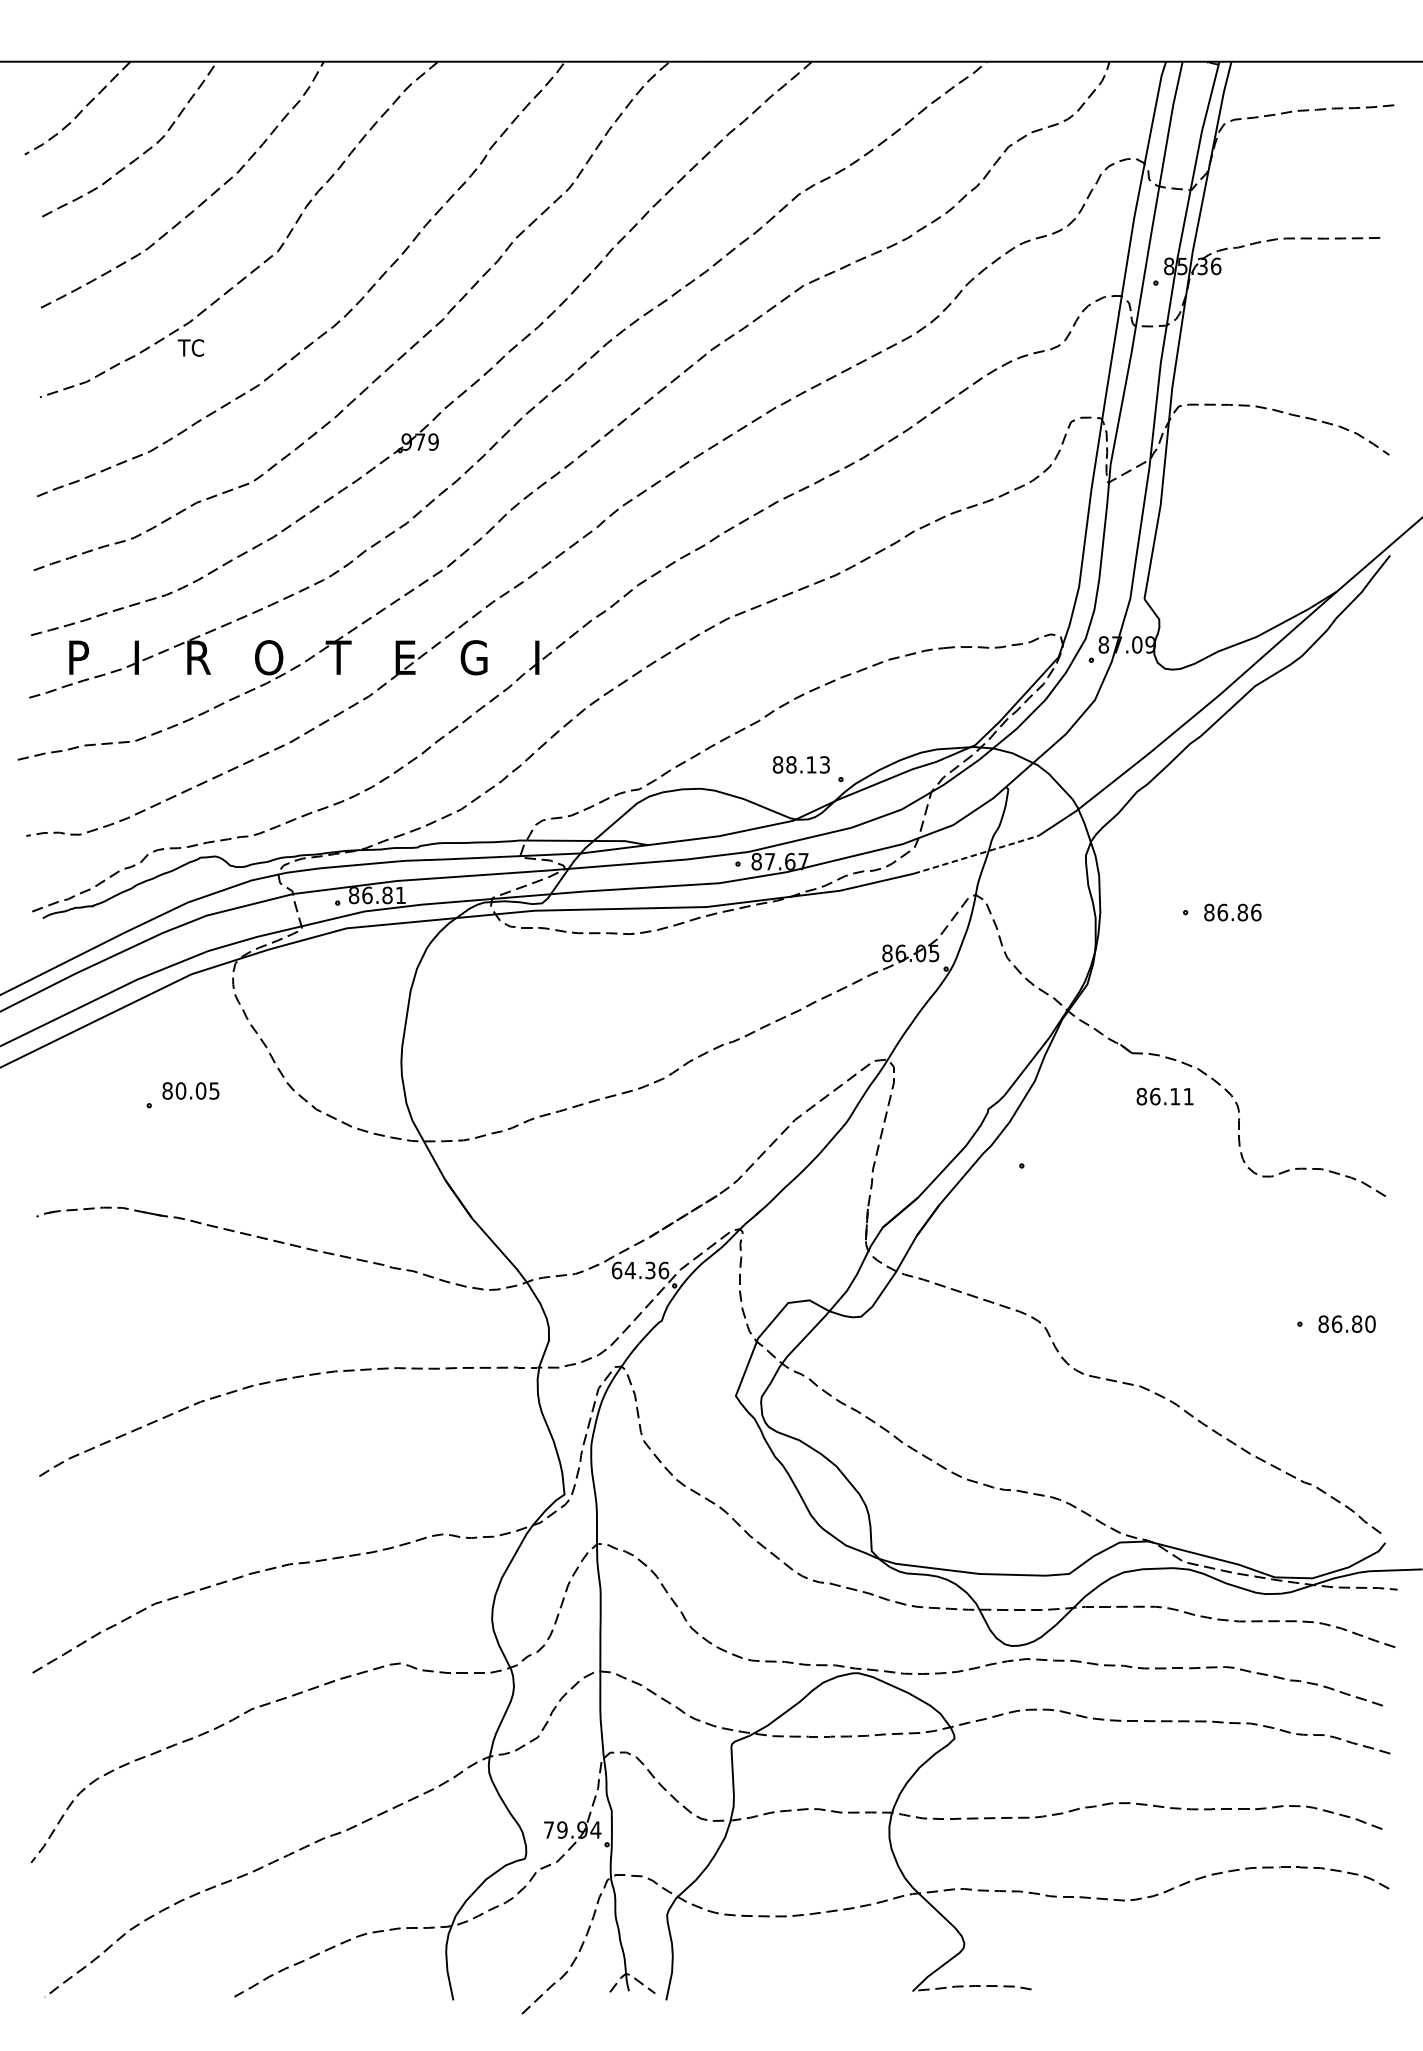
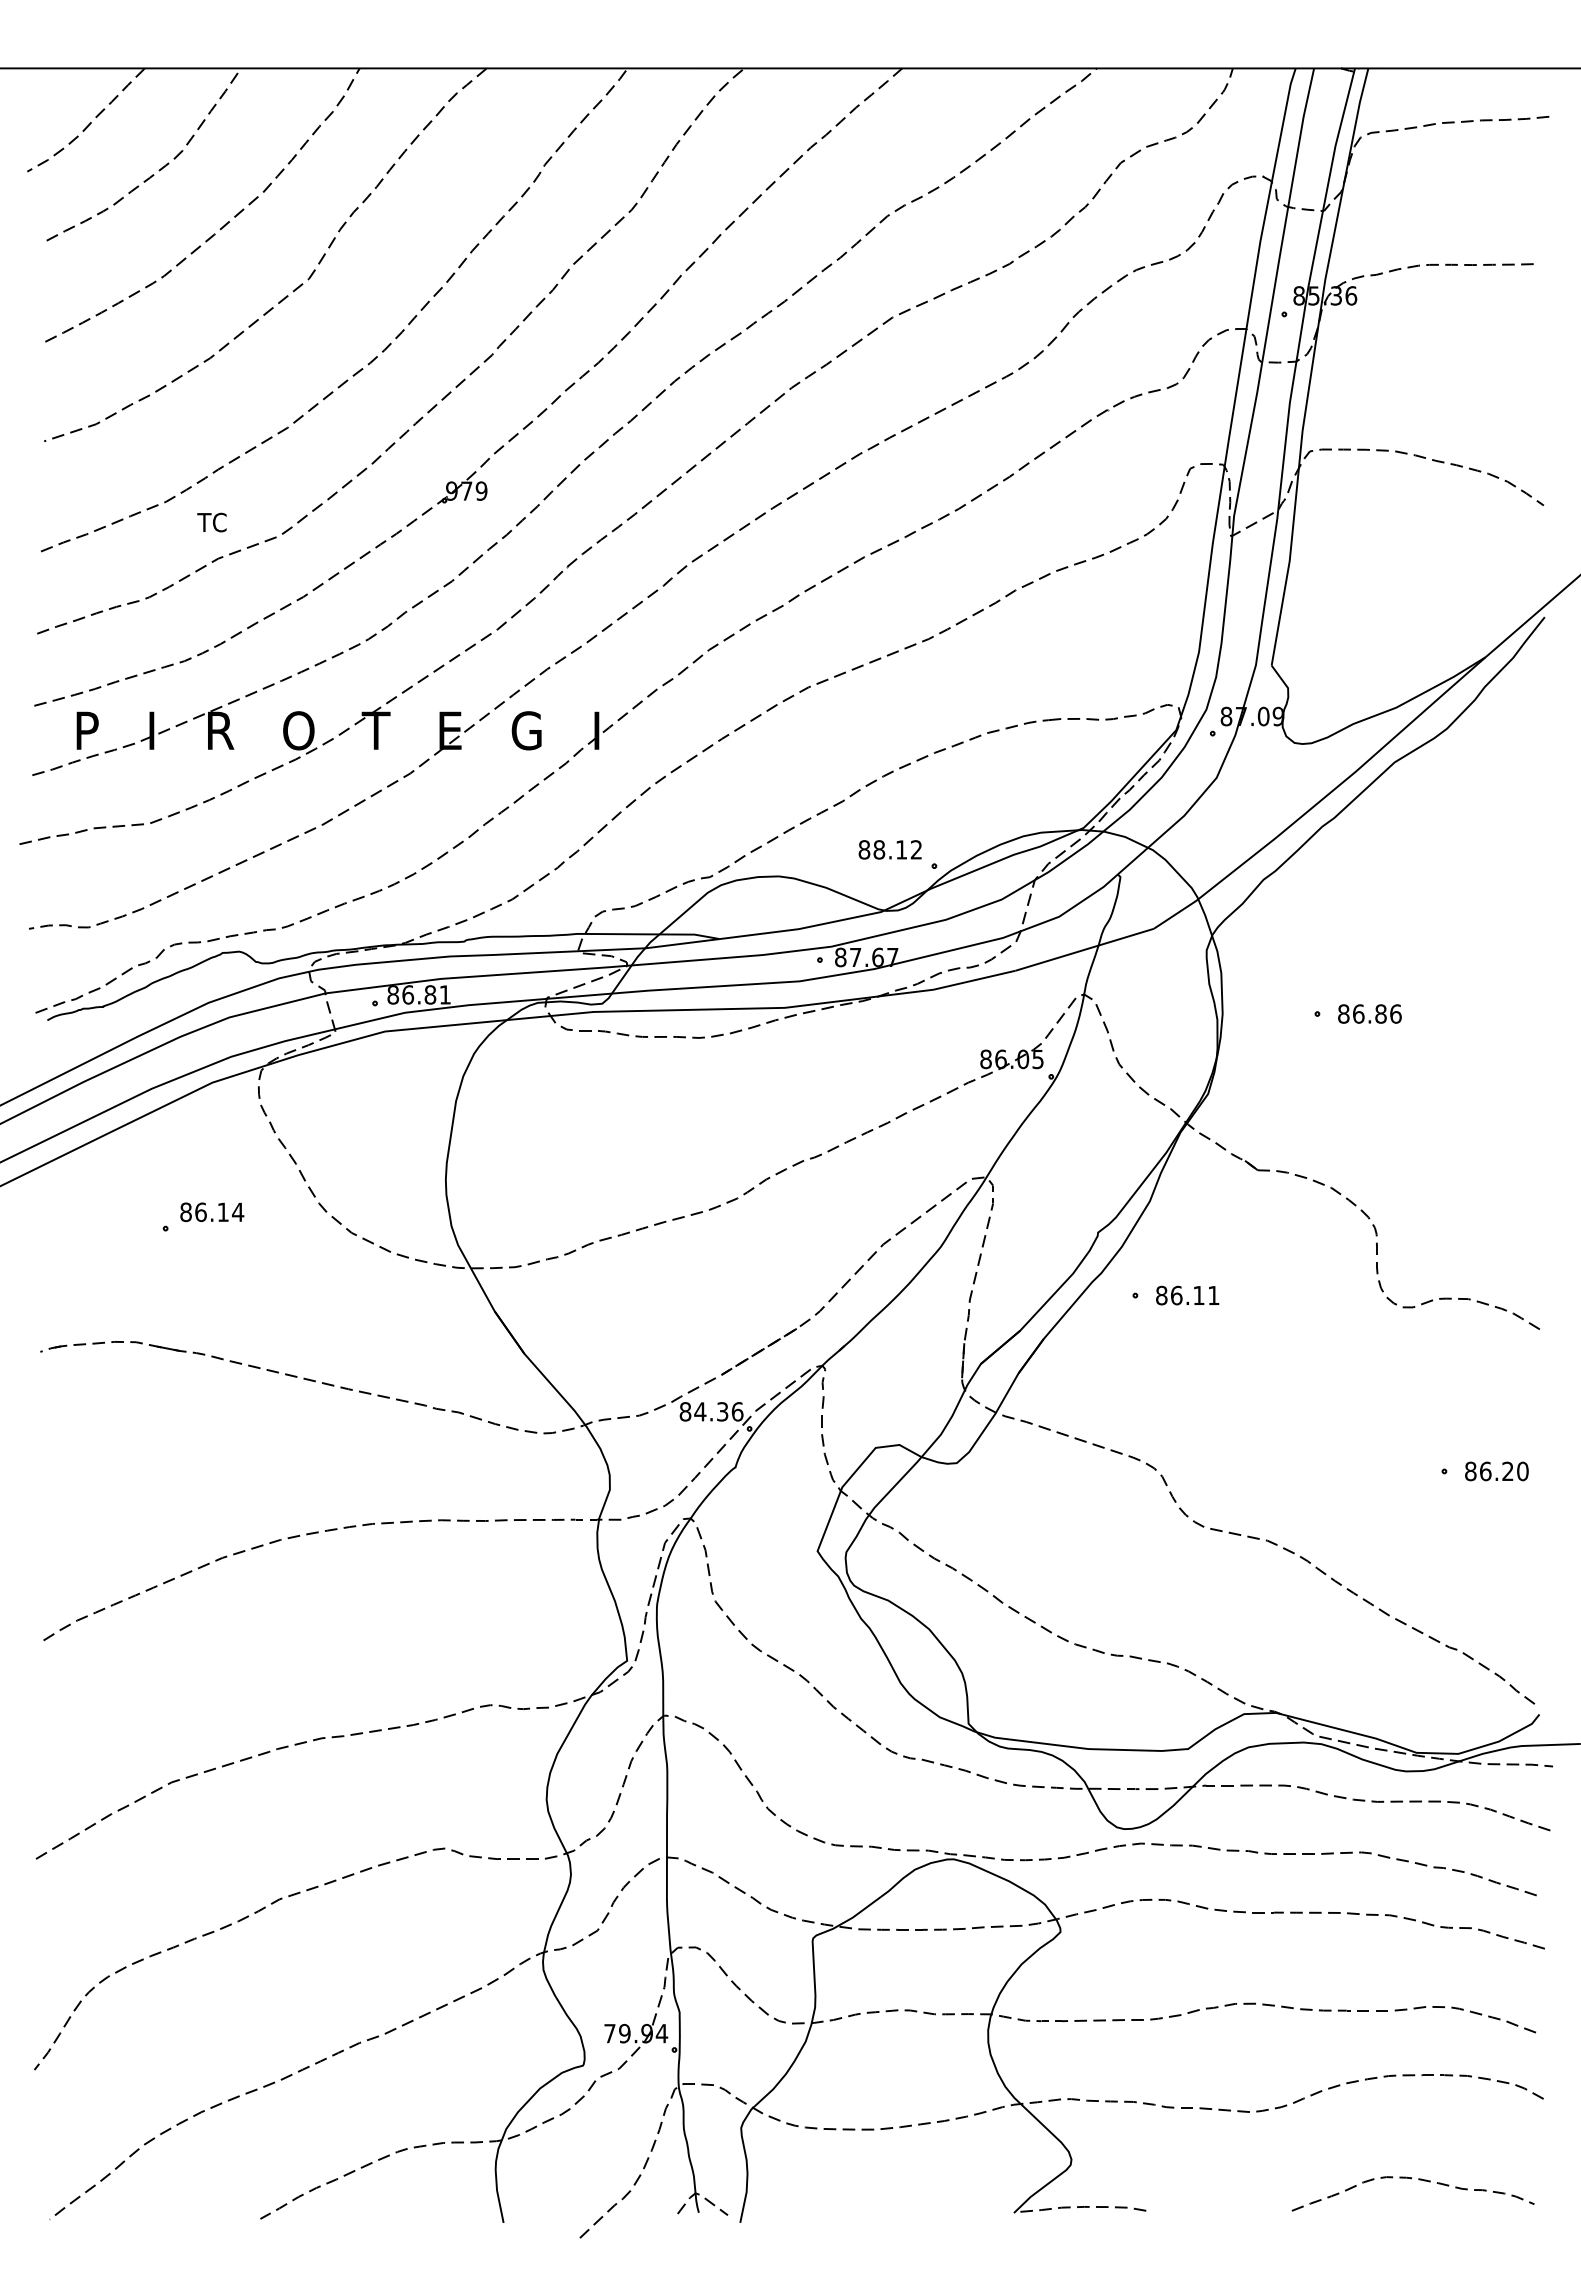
text: (190, 347) -> (211, 522), moved
text: (824, 764) -> (916, 849), 88.13 -> 88.12
line: (976, 854) -> (1085, 949), dashed -> solid
text: (197, 1091) -> (219, 1212), 80.05 -> 86.14
text: (1164, 1096) -> (1187, 1295), moved
text: (617, 1270) -> (685, 1411), 64.36 -> 84.36
text: (1356, 1324) -> (1507, 1471), 86.80 -> 86.20
curve: (1270, 1961) -> (1411, 2179), added

